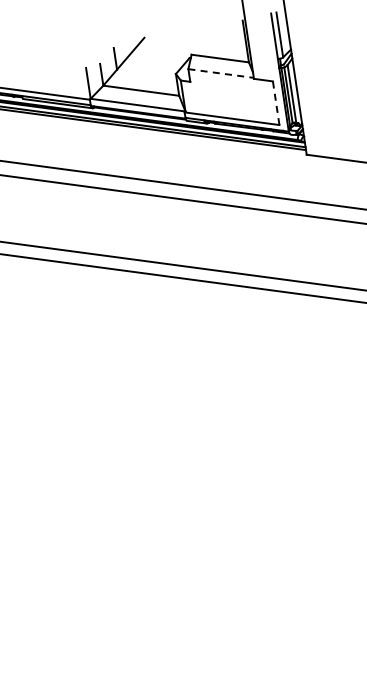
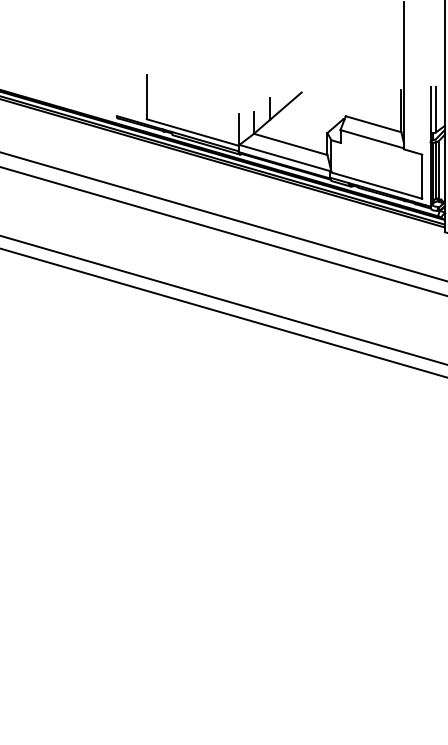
line: (221, 73) -> (372, 139), dashed -> solid
line: (276, 102) -> (422, 176), dashed -> solid

